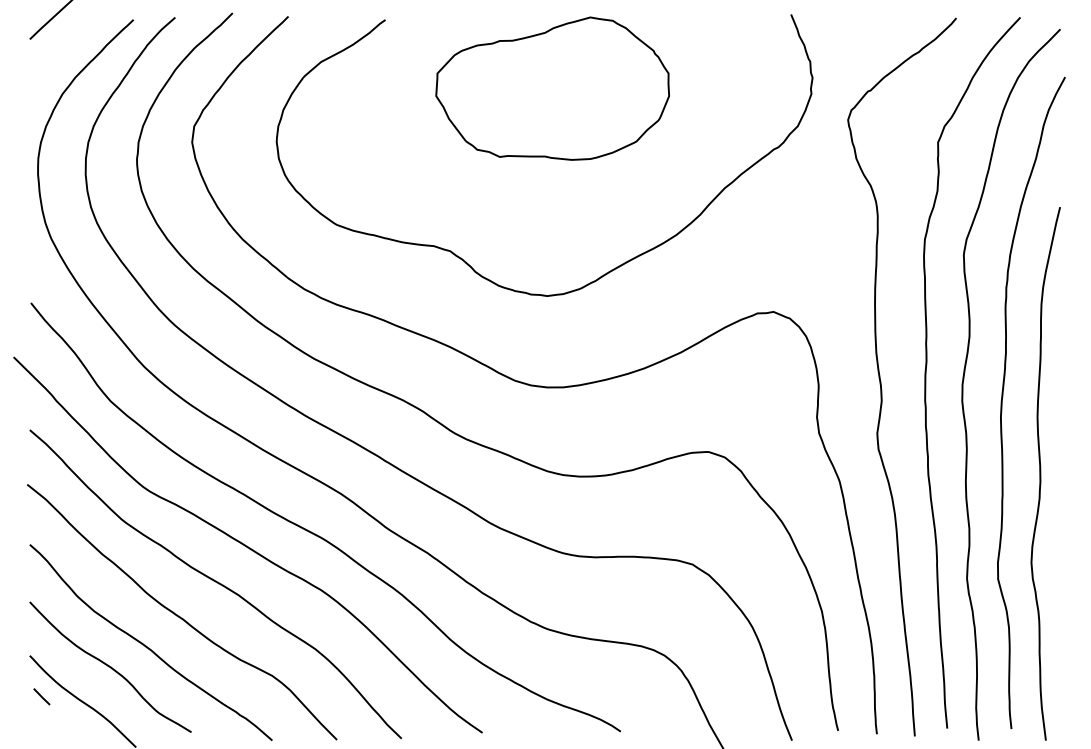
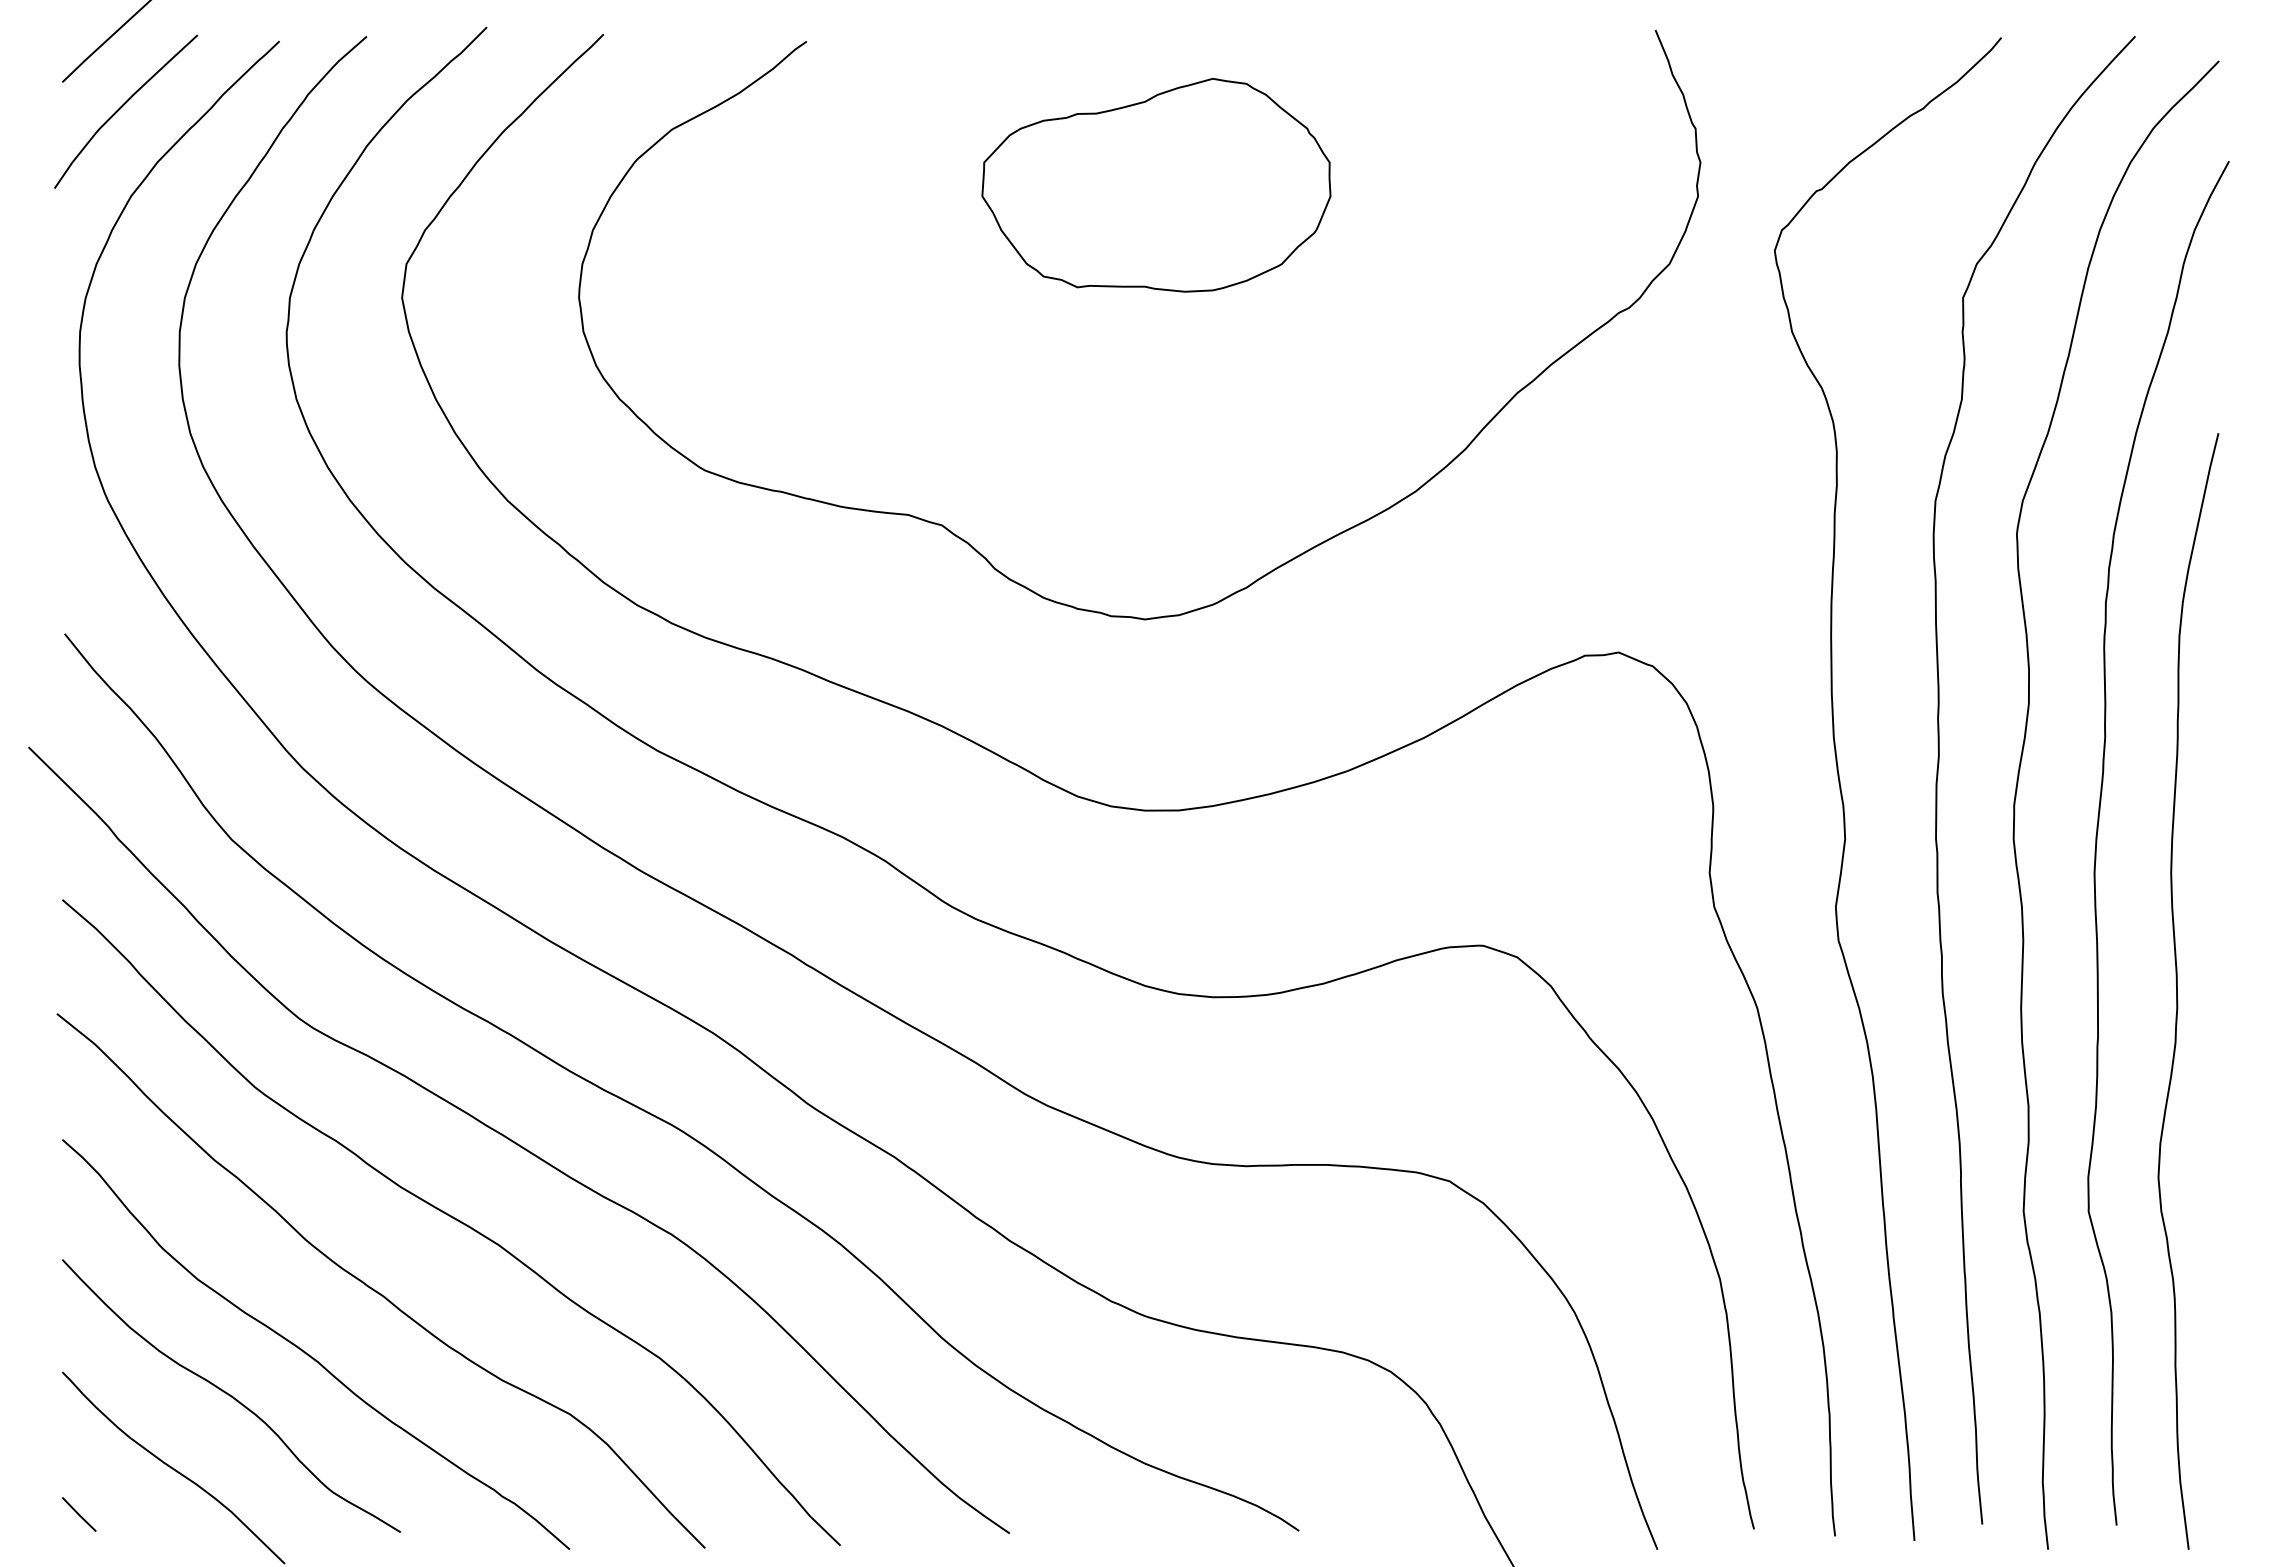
curve: (58, 52) -> (122, 109), added
part: (552, 88) -> (1156, 184), size x0.71
line: (41, 696) -> (78, 1513), moved

